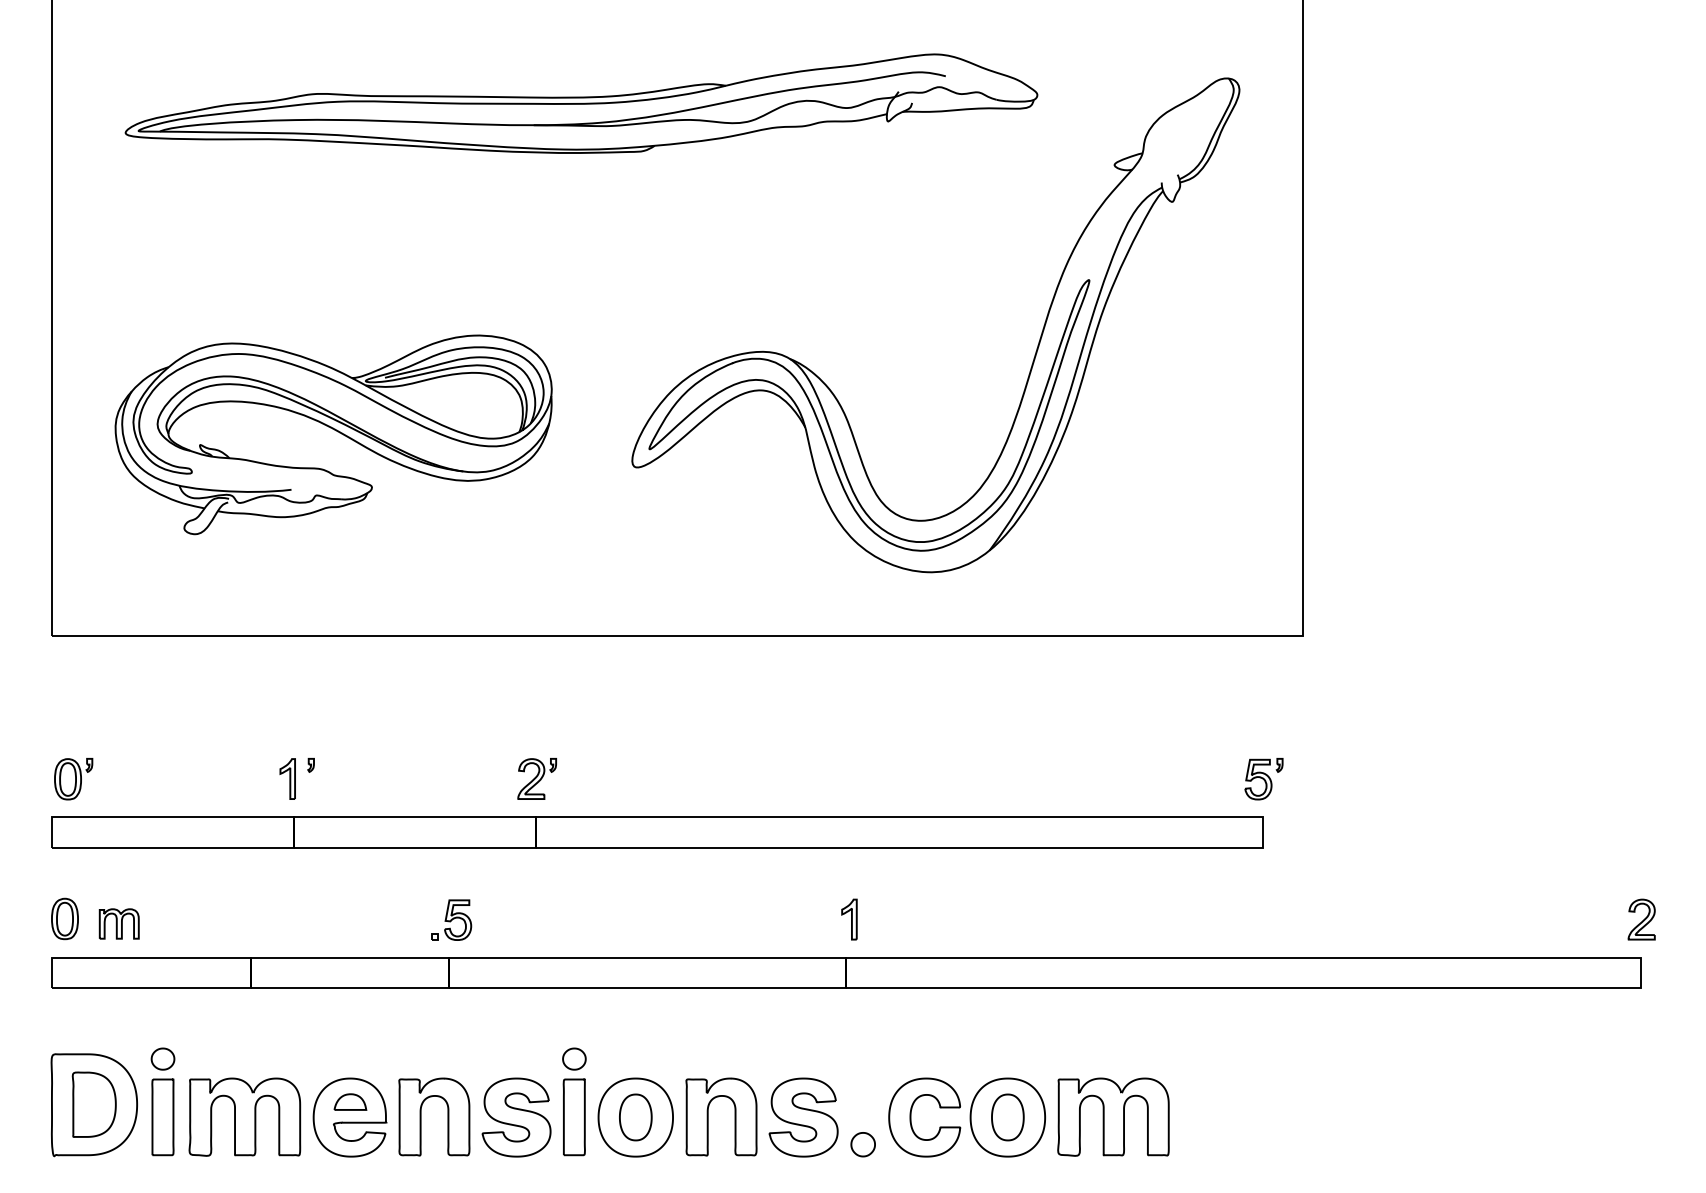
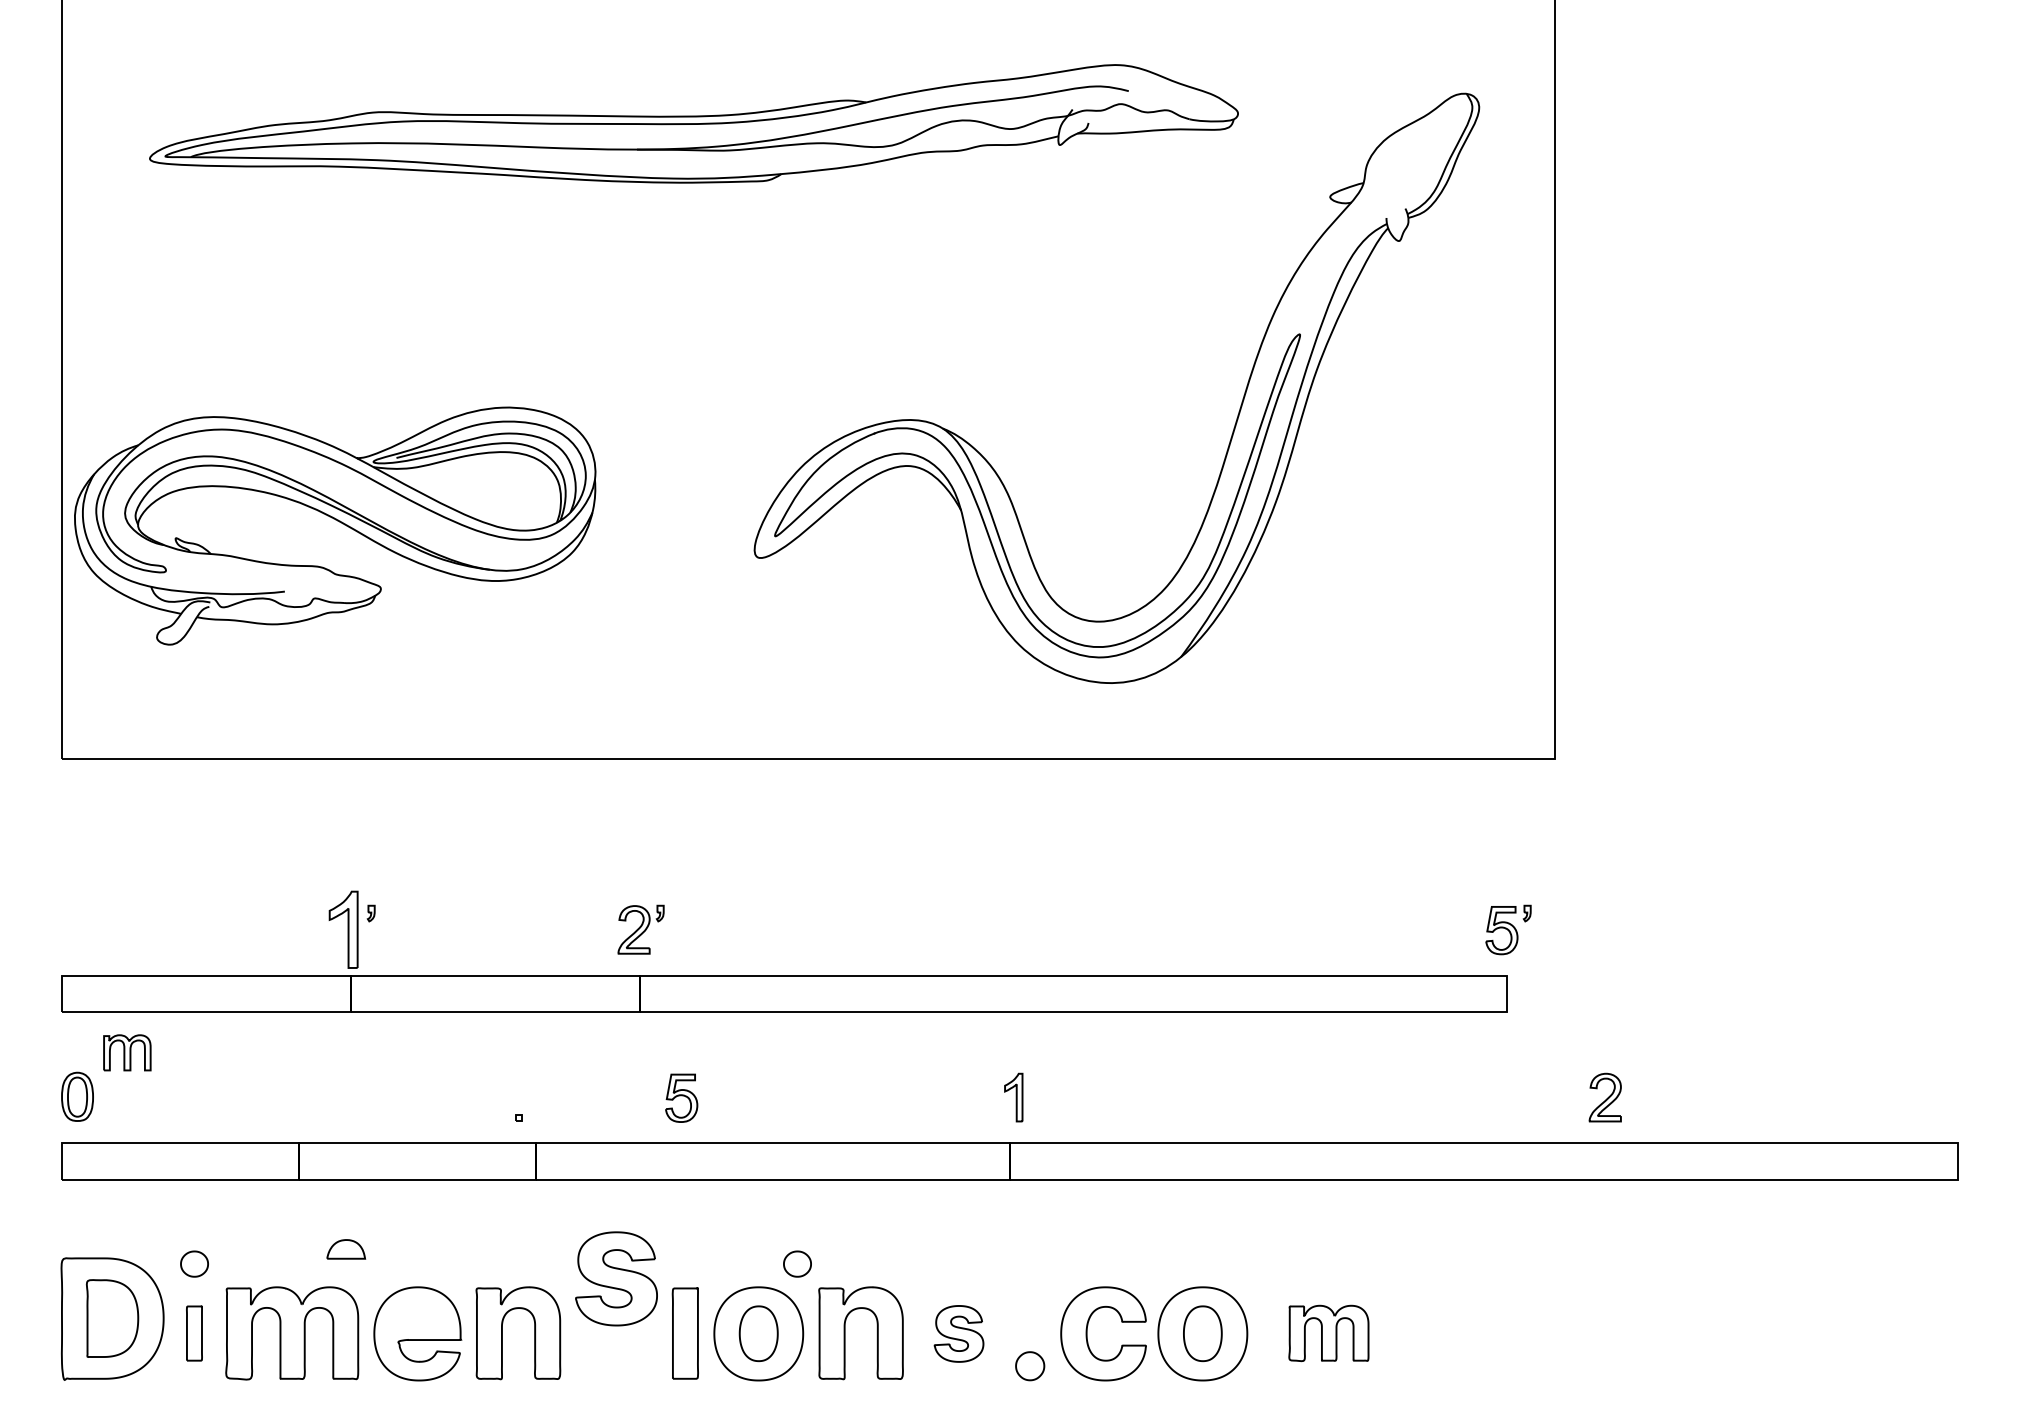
part: (333, 434) -> (335, 525), moved
part: (73, 778) -> (87, 929), removed
part: (286, 778) -> (342, 929), size x1.6
part: (457, 919) -> (681, 1097), moved
part: (1641, 919) -> (1604, 1097), moved
part: (119, 923) -> (127, 1052), moved
part: (574, 1058) -> (797, 1263), moved
part: (350, 1102) -> (346, 1249), moved
part: (162, 1117) -> (194, 1333), size x0.6
part: (516, 1117) -> (616, 1278), moved
part: (803, 1117) -> (958, 1333), size x0.6
part: (1113, 1117) -> (1328, 1333), size x0.6

